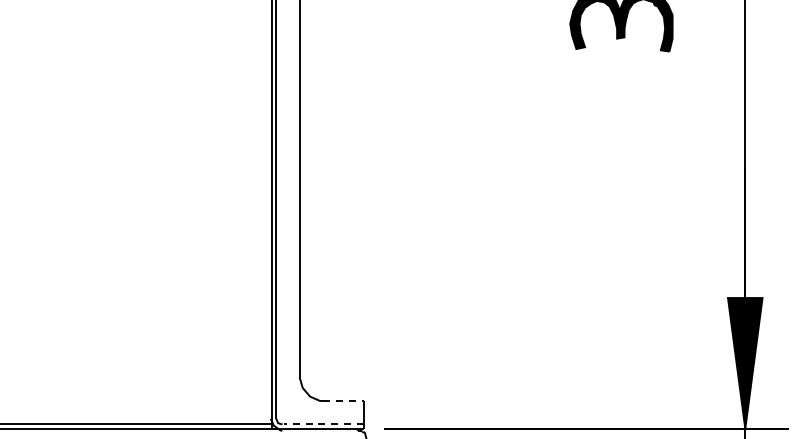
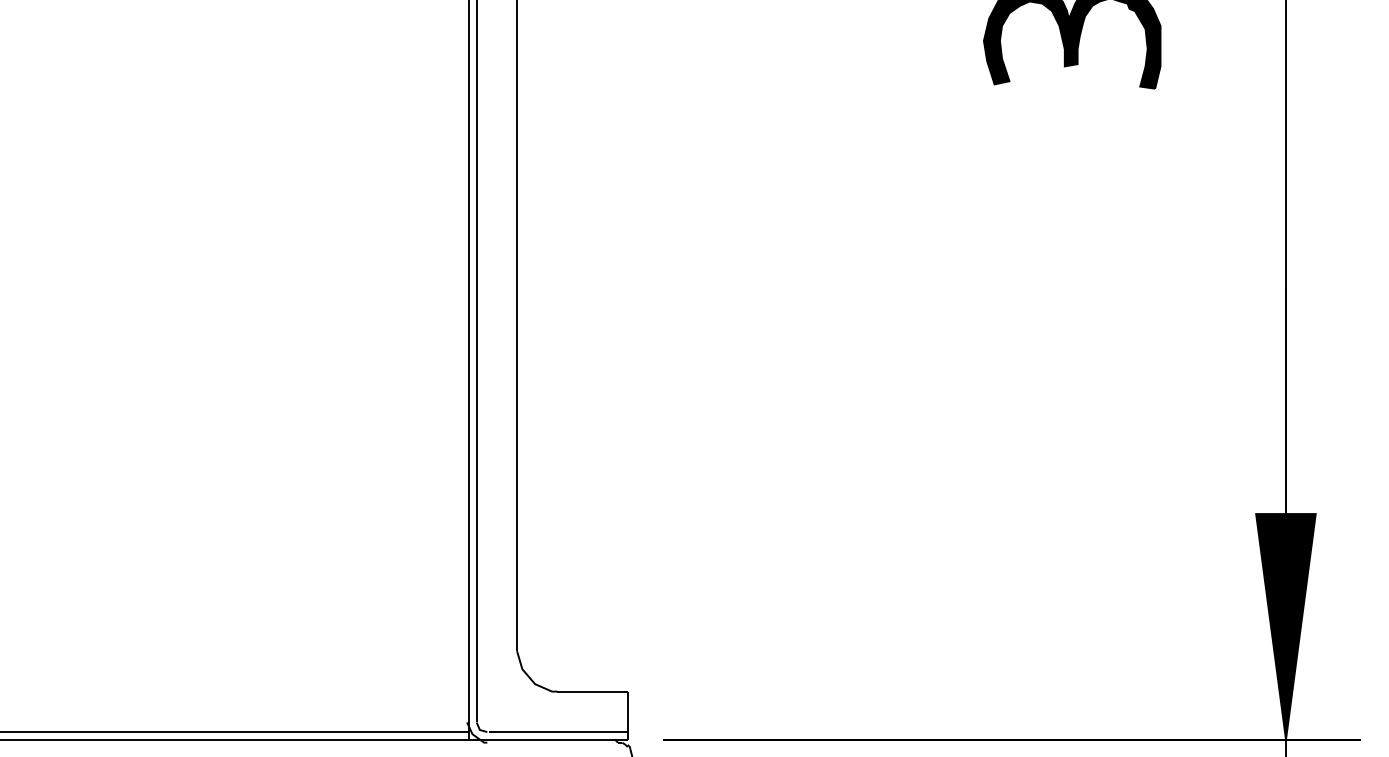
line: (343, 400) -> (592, 690), dashed -> solid
line: (323, 424) -> (558, 732), dashed -> solid

